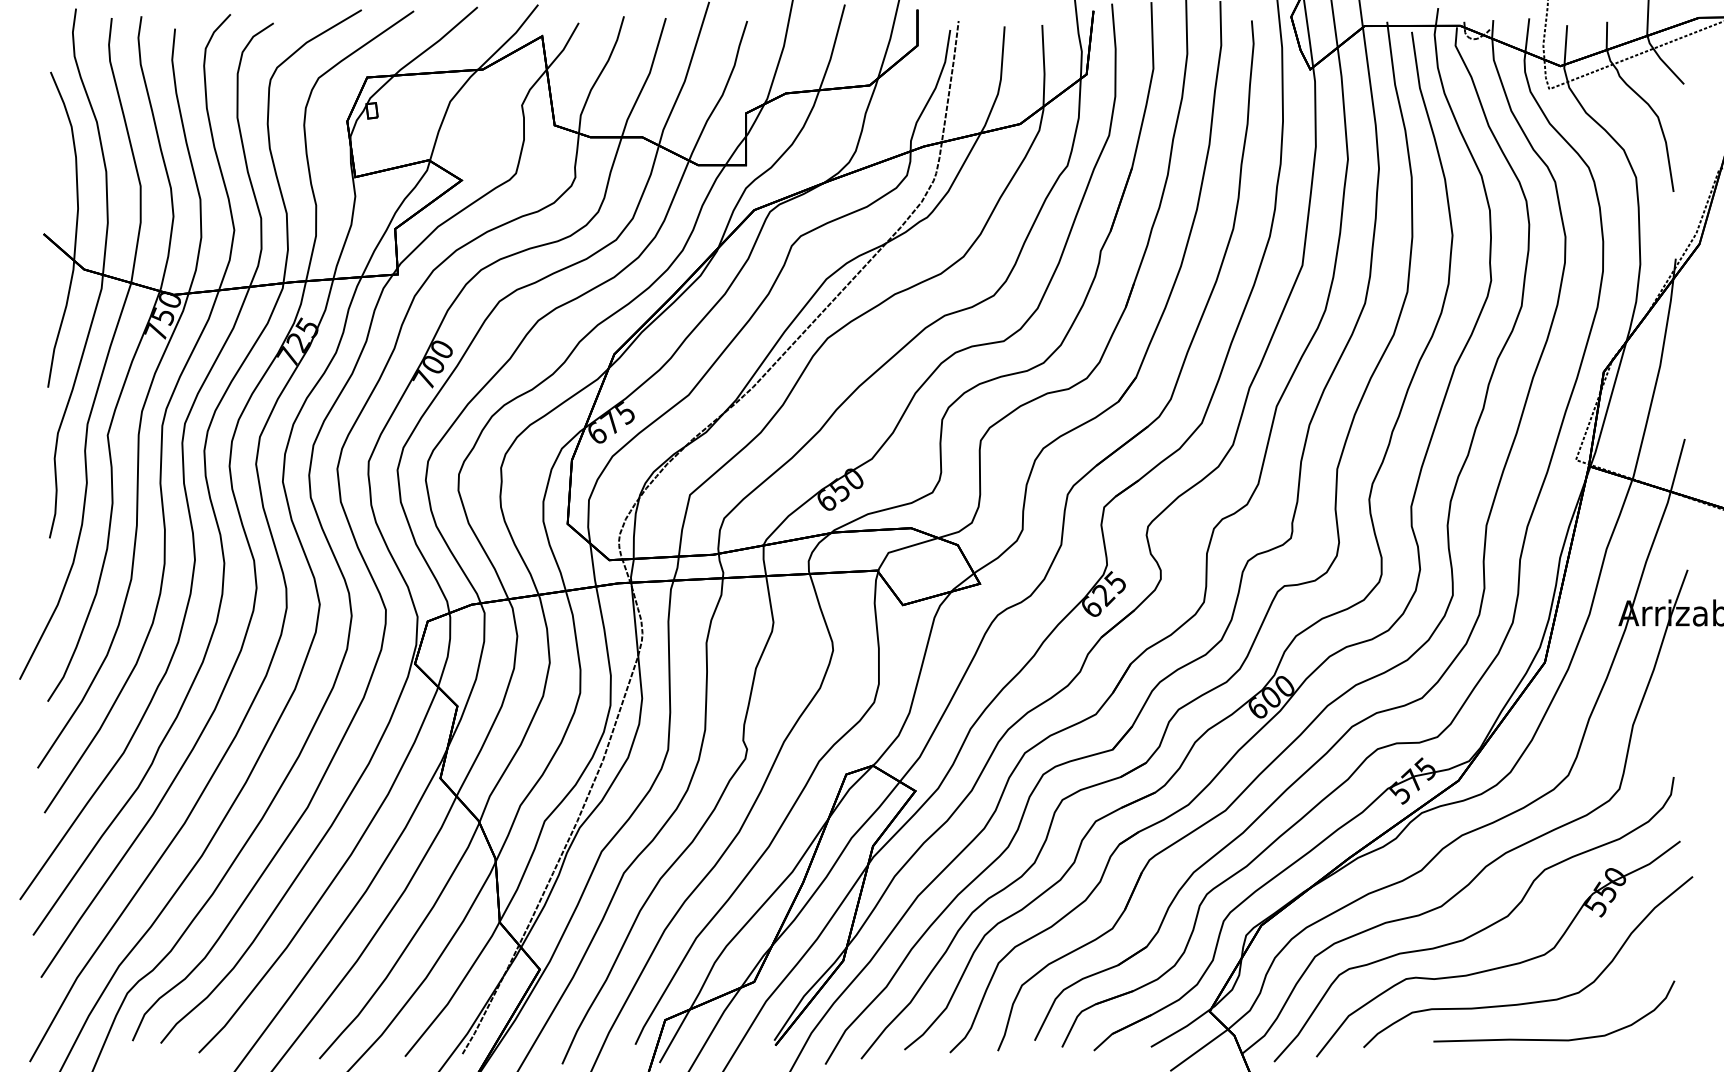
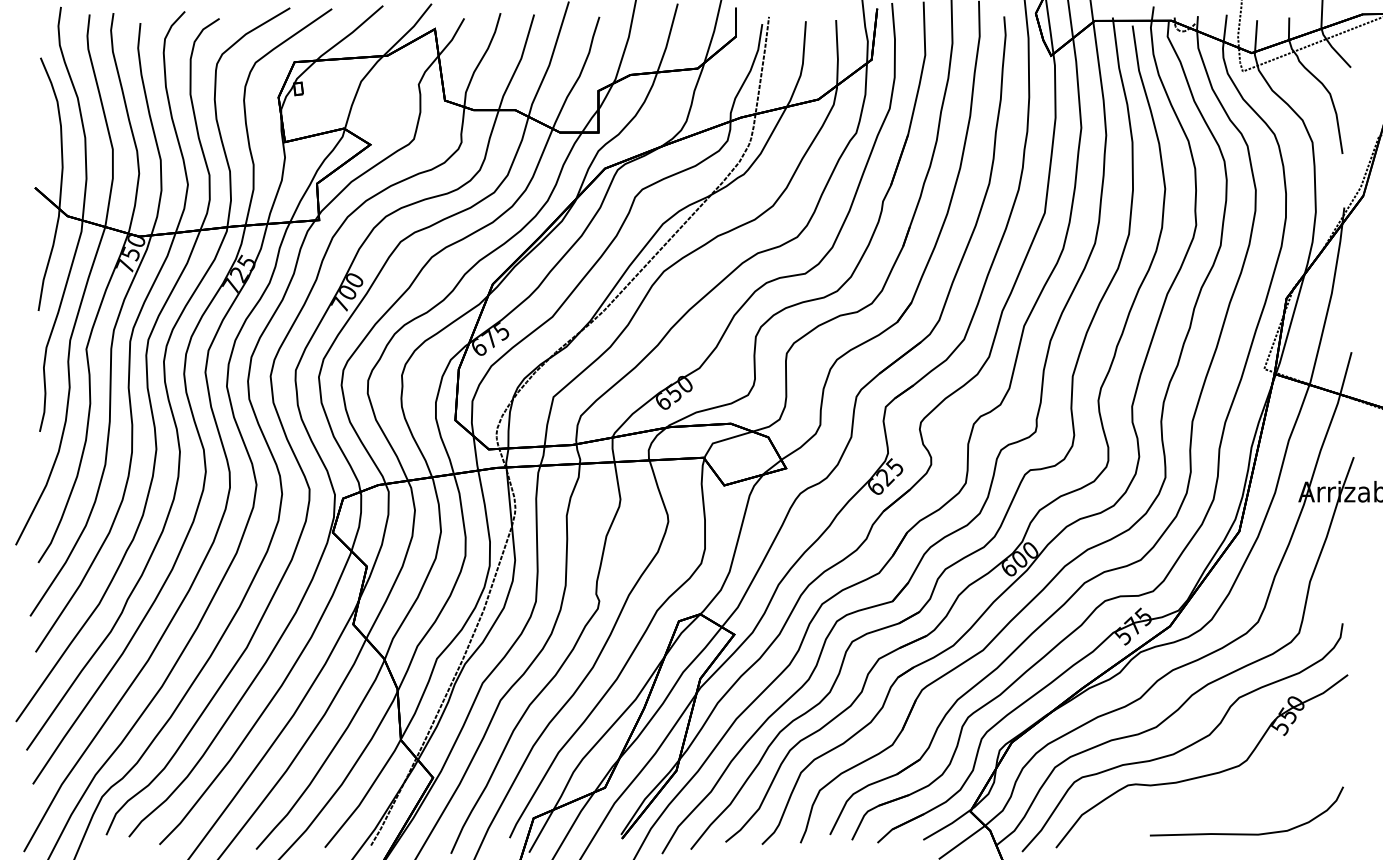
curve: (1532, 1001) -> (1229, 803), removed

